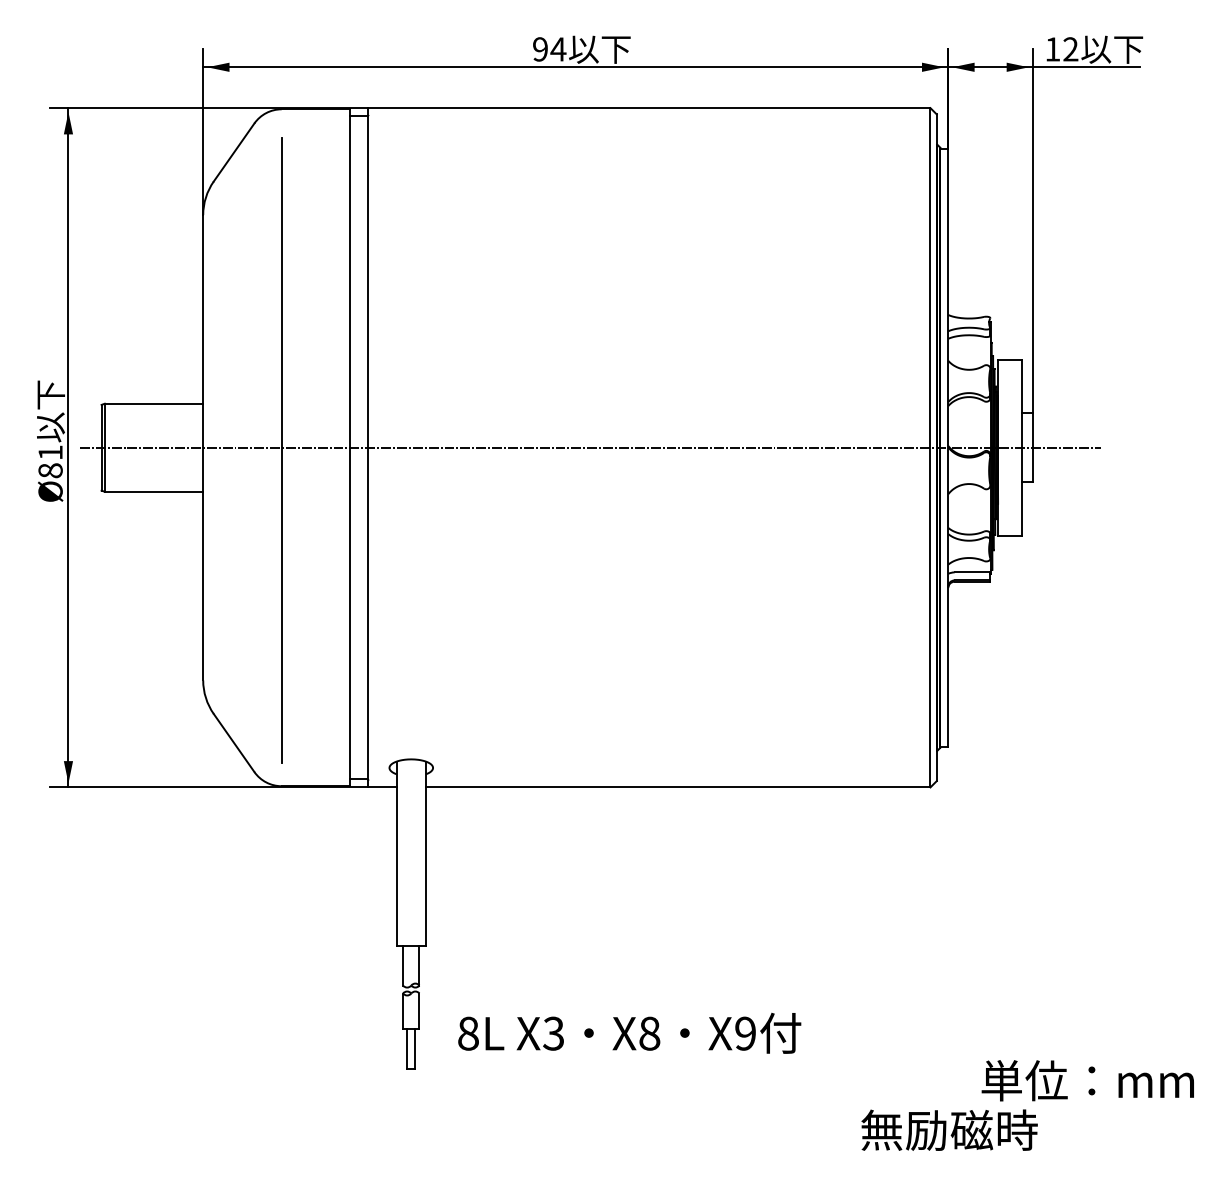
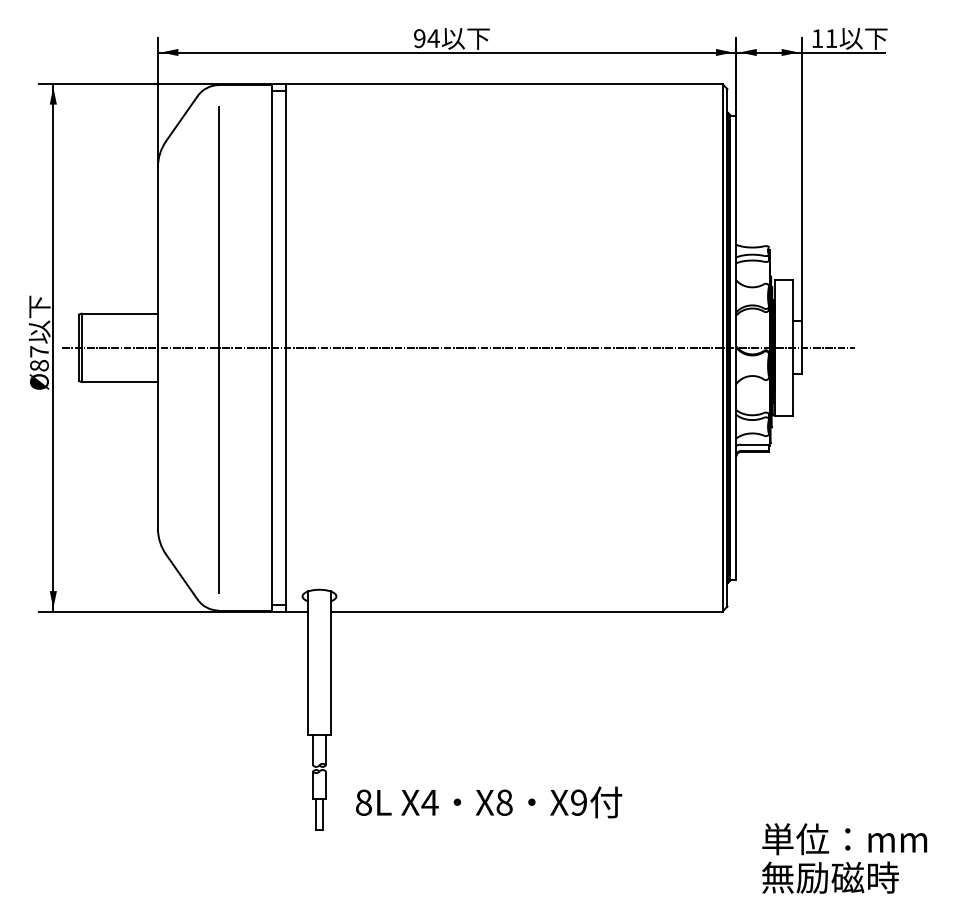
text: (1070, 49) -> (831, 38), 12 -> 11
text: (50, 452) -> (39, 351), Ø81 -> Ø87
text: (553, 1033) -> (429, 802), X3 -> X4
text: (949, 1129) -> (830, 877), moved

